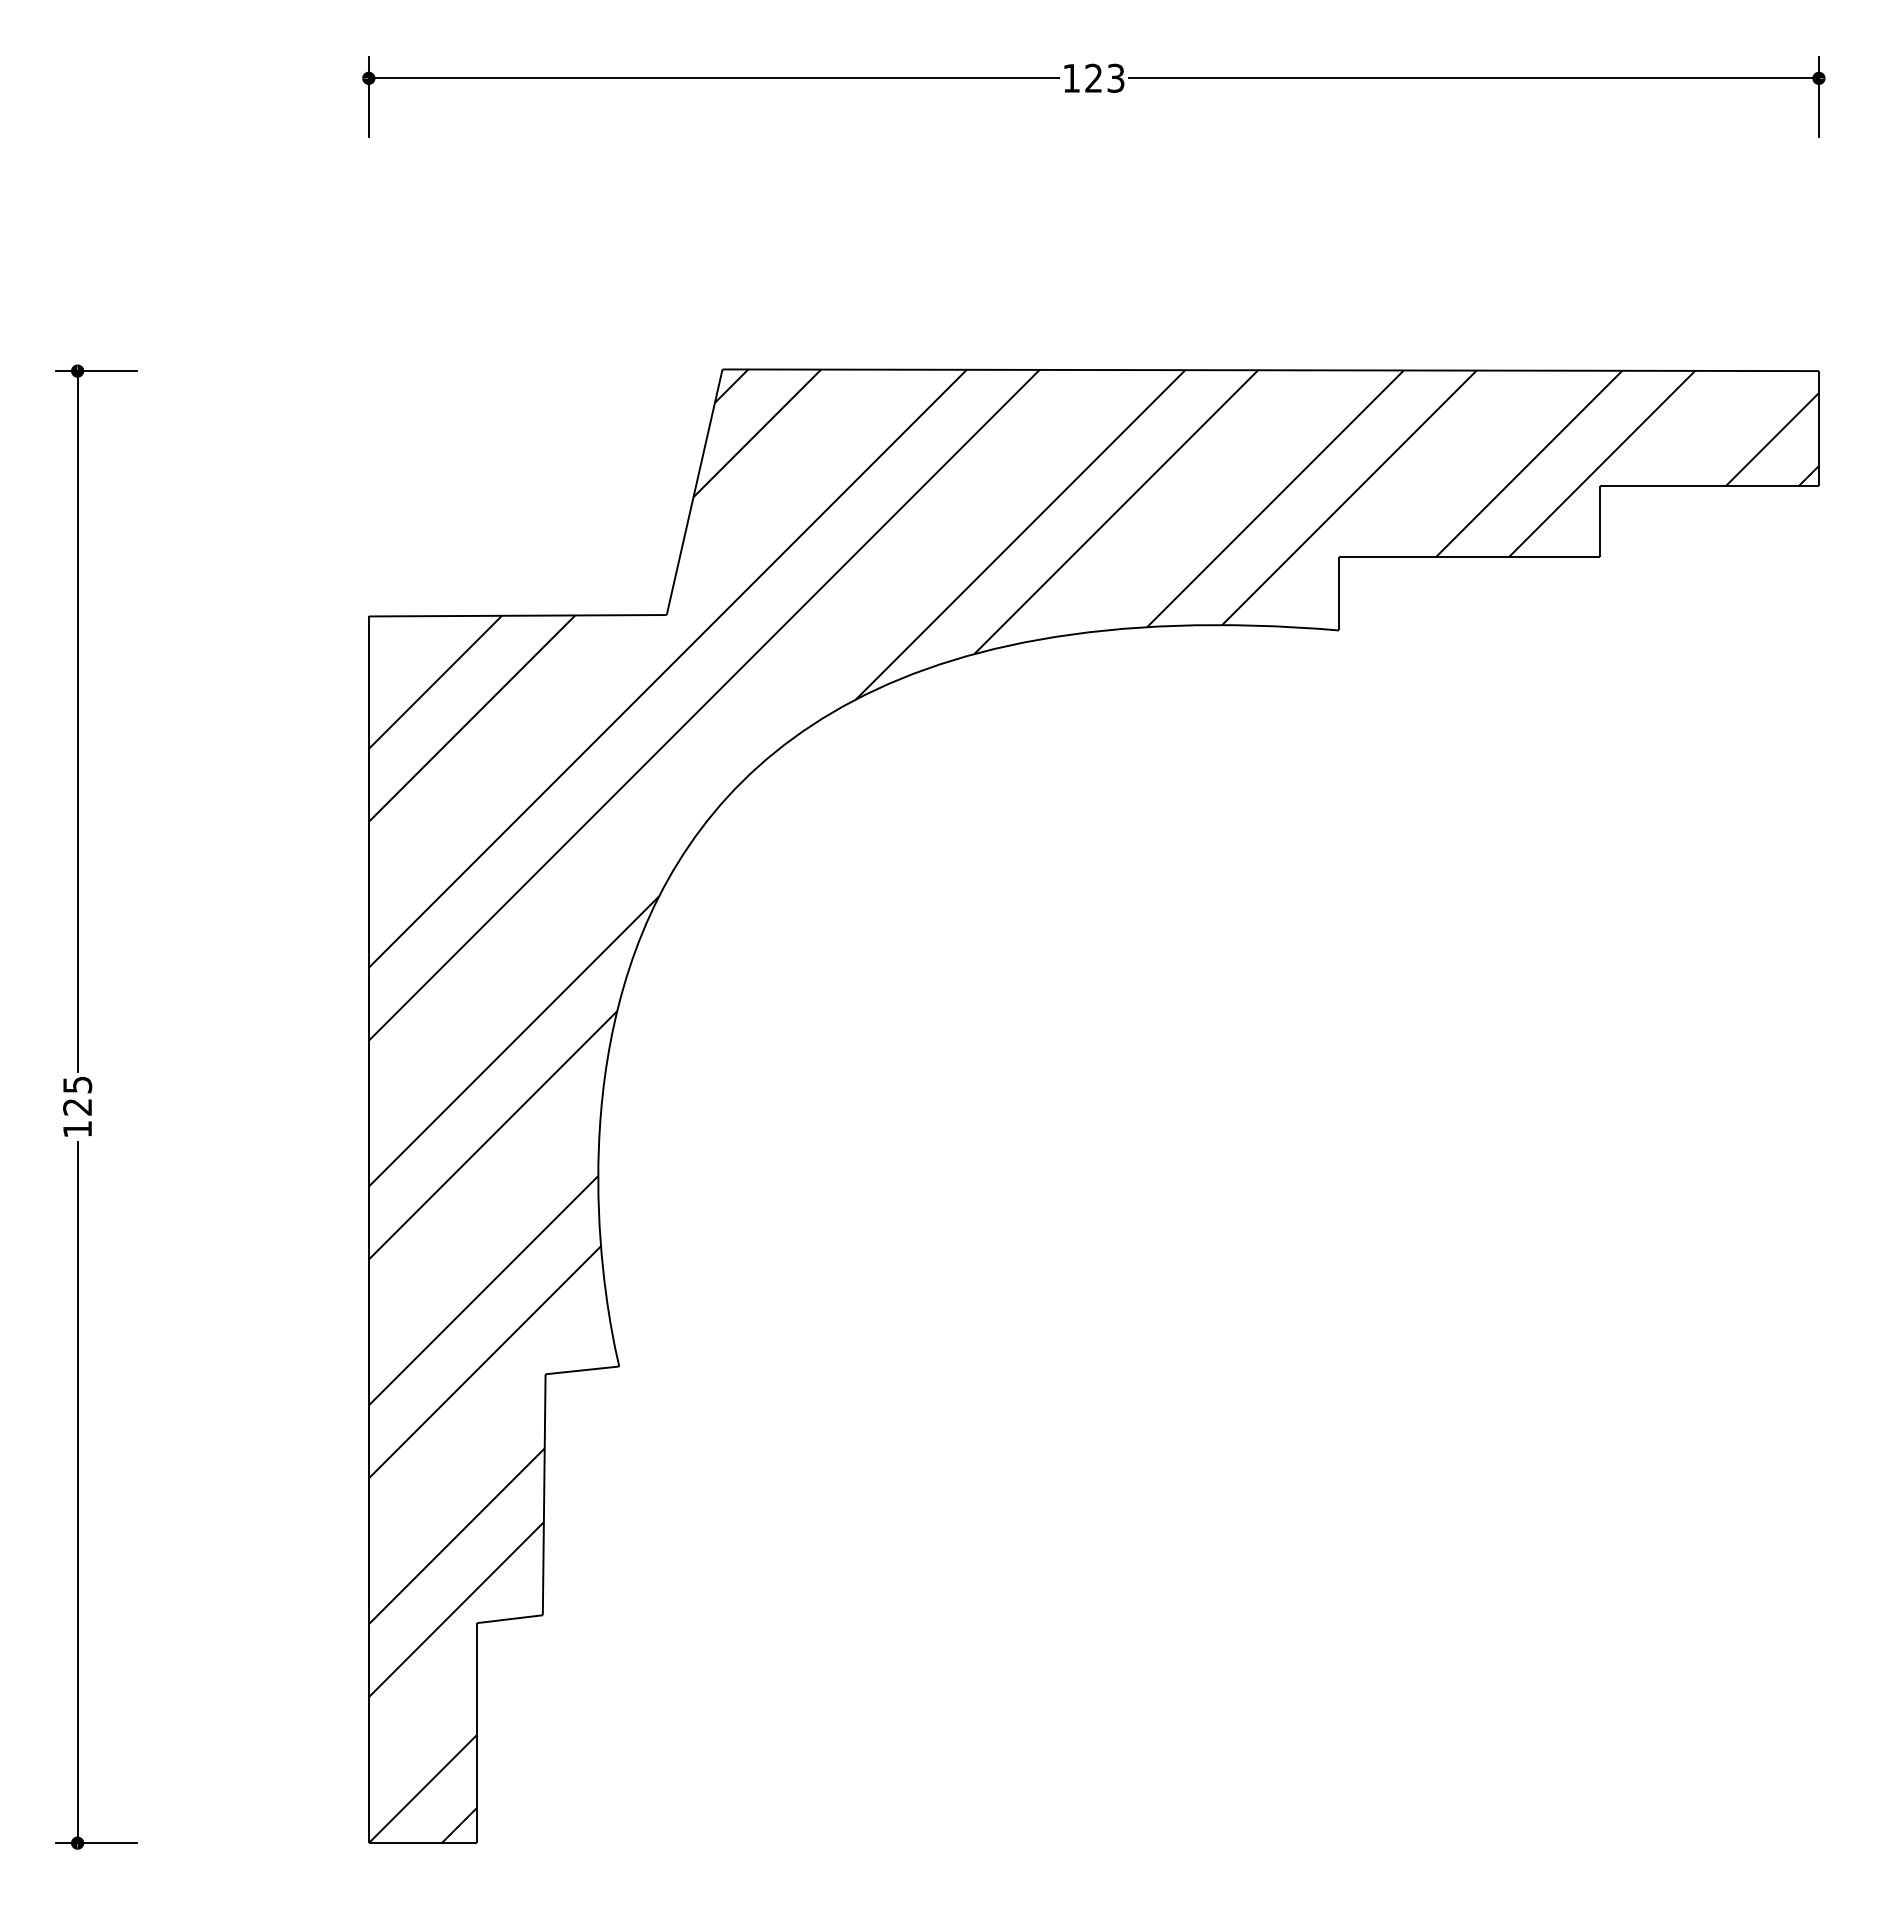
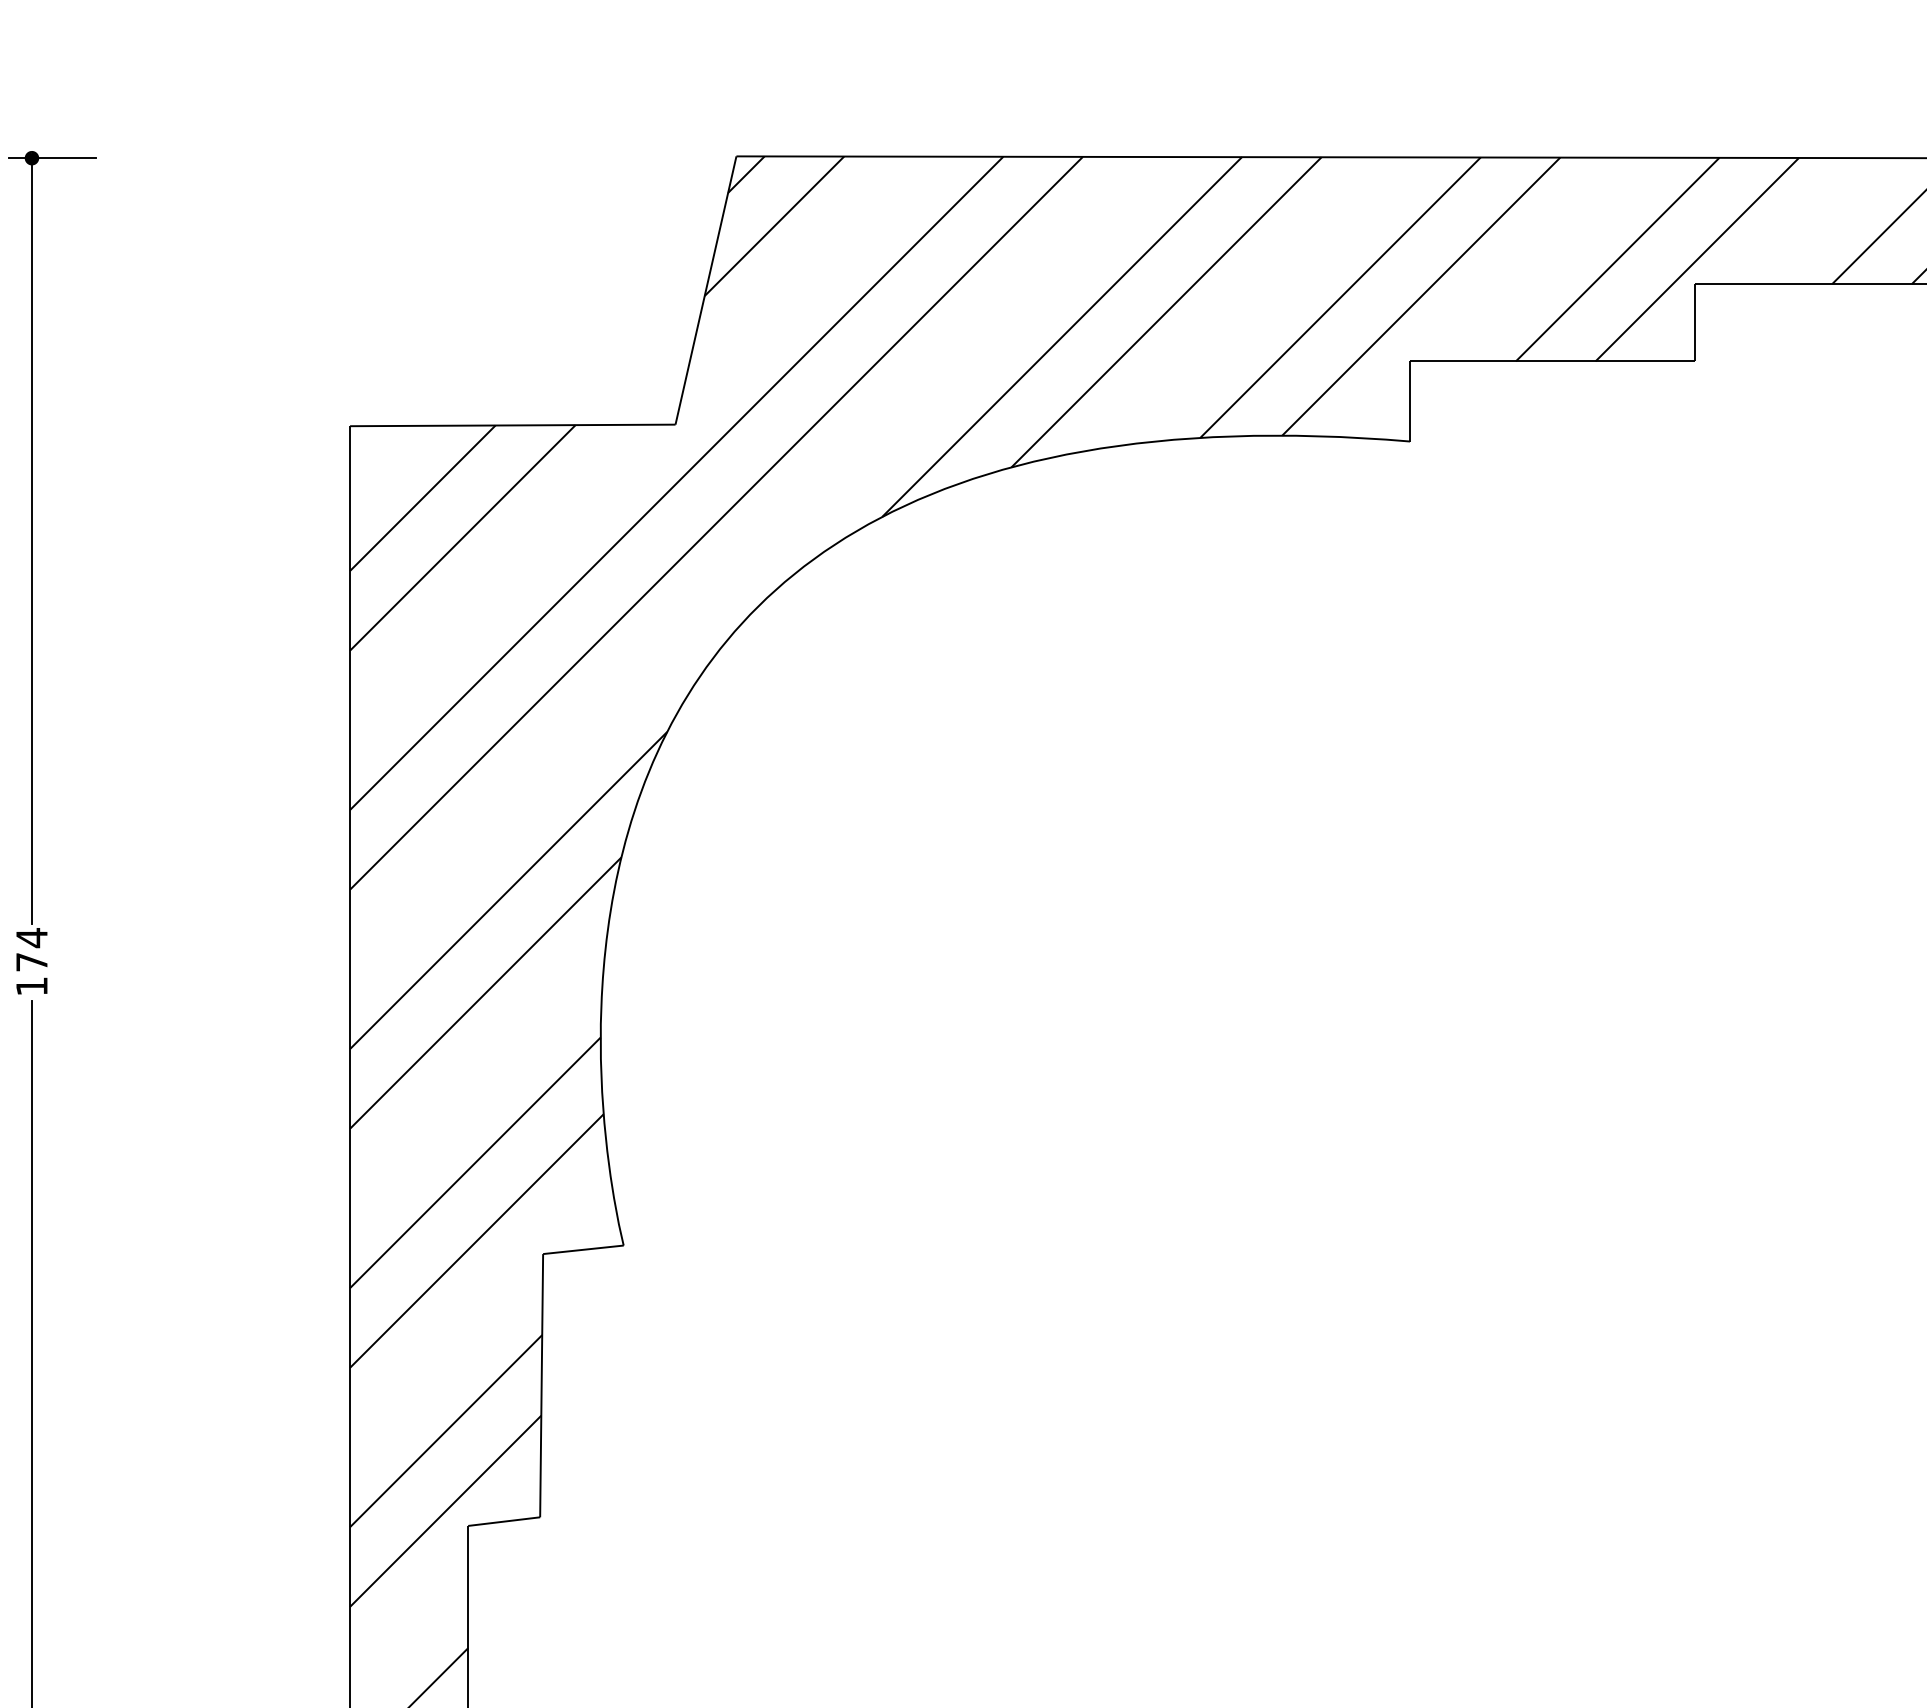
text: (77, 1095) -> (31, 949), 125 -> 174

